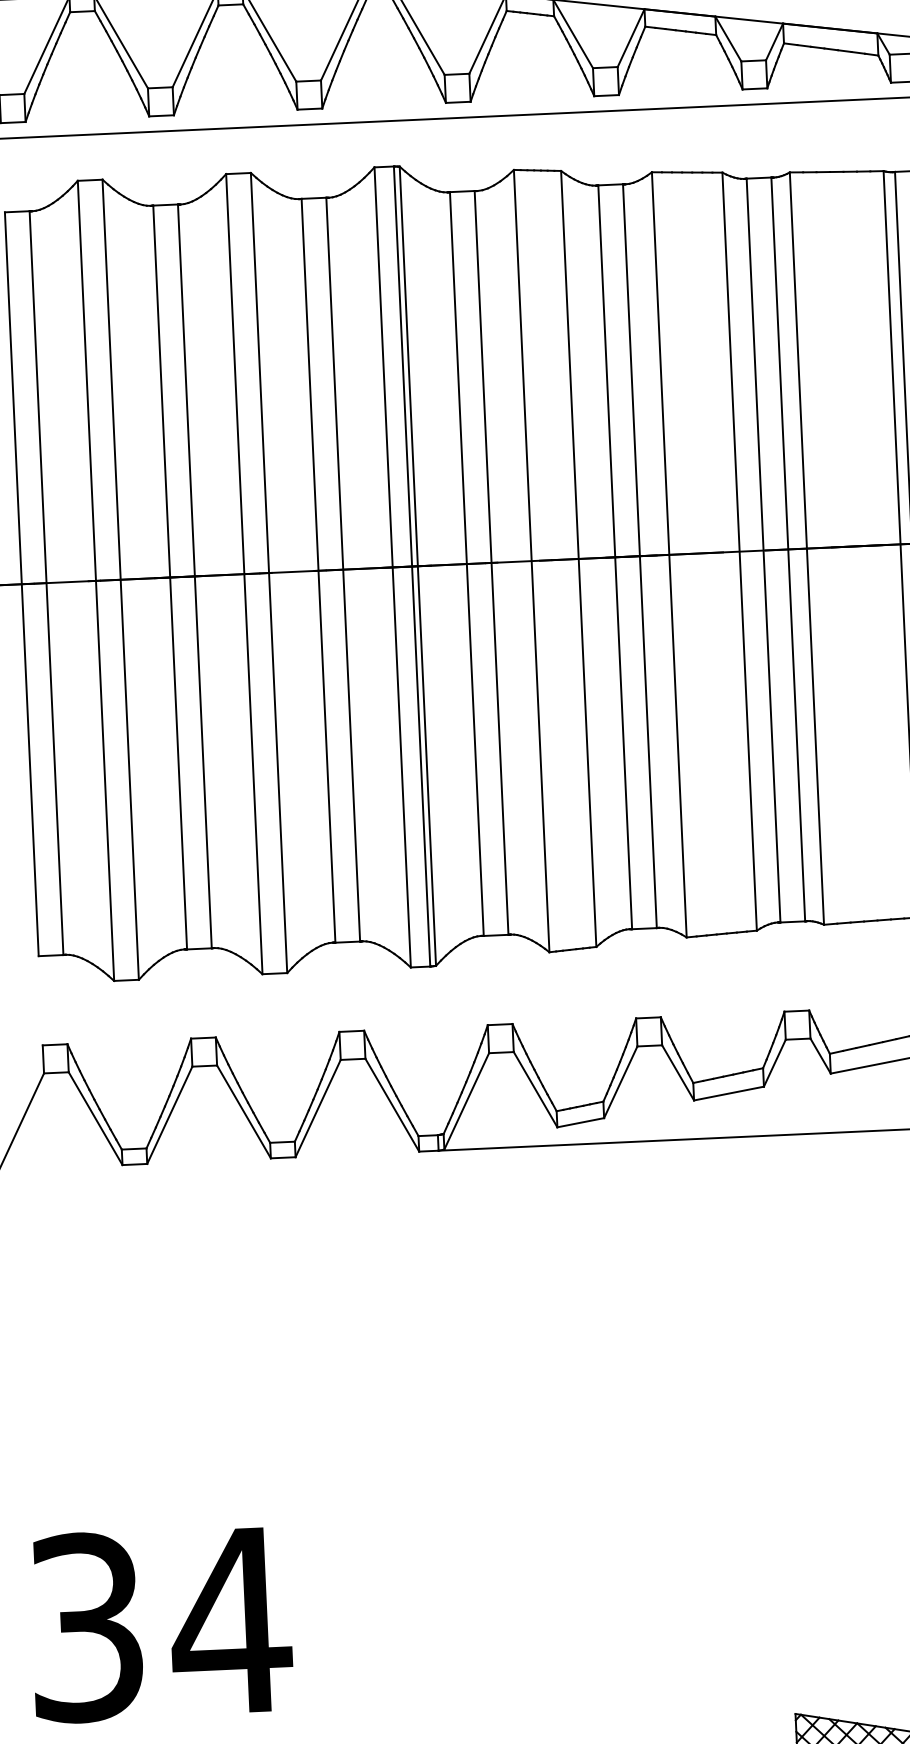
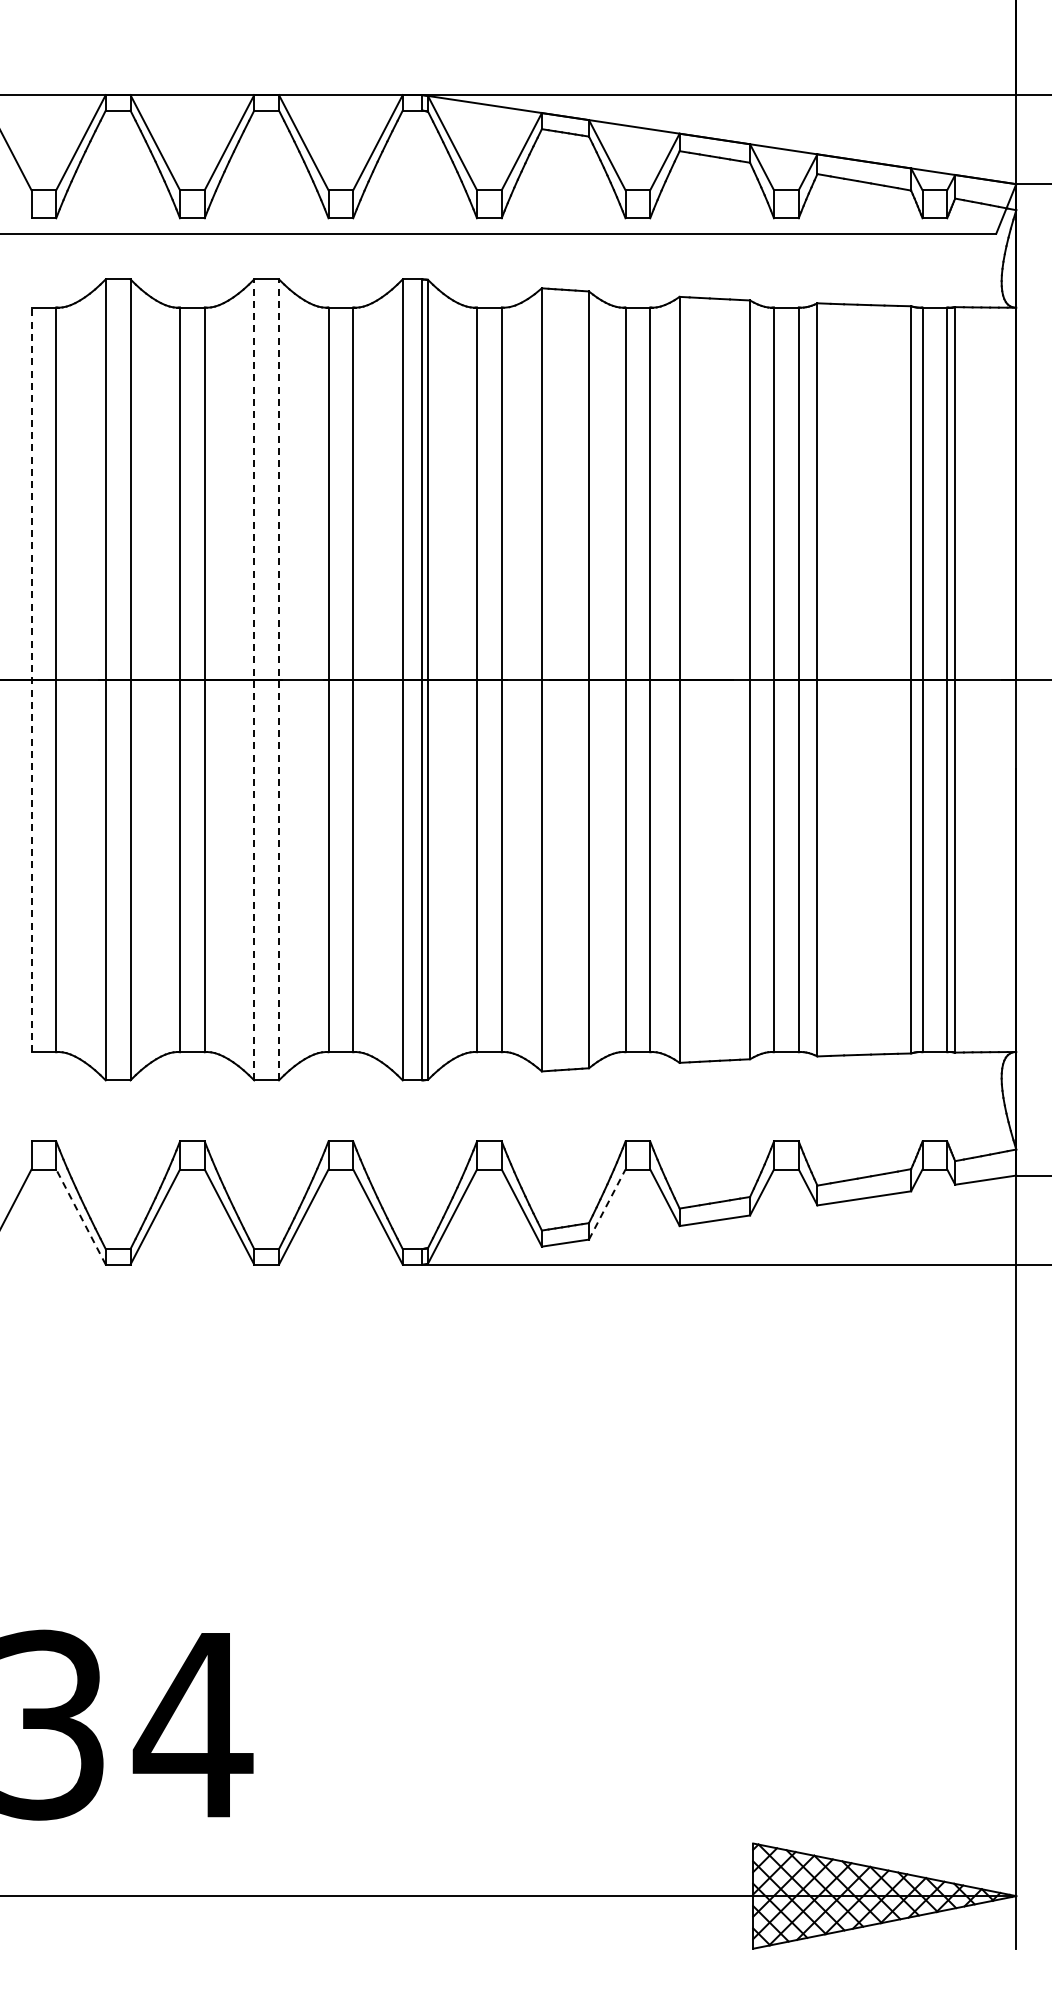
line: (269, 572) -> (279, 679), solid -> dashed
line: (244, 573) -> (254, 679), solid -> dashed
line: (21, 583) -> (31, 679), solid -> dashed
line: (621, 1082) -> (607, 1204), solid -> dashed
line: (96, 1119) -> (81, 1217), solid -> dashed

